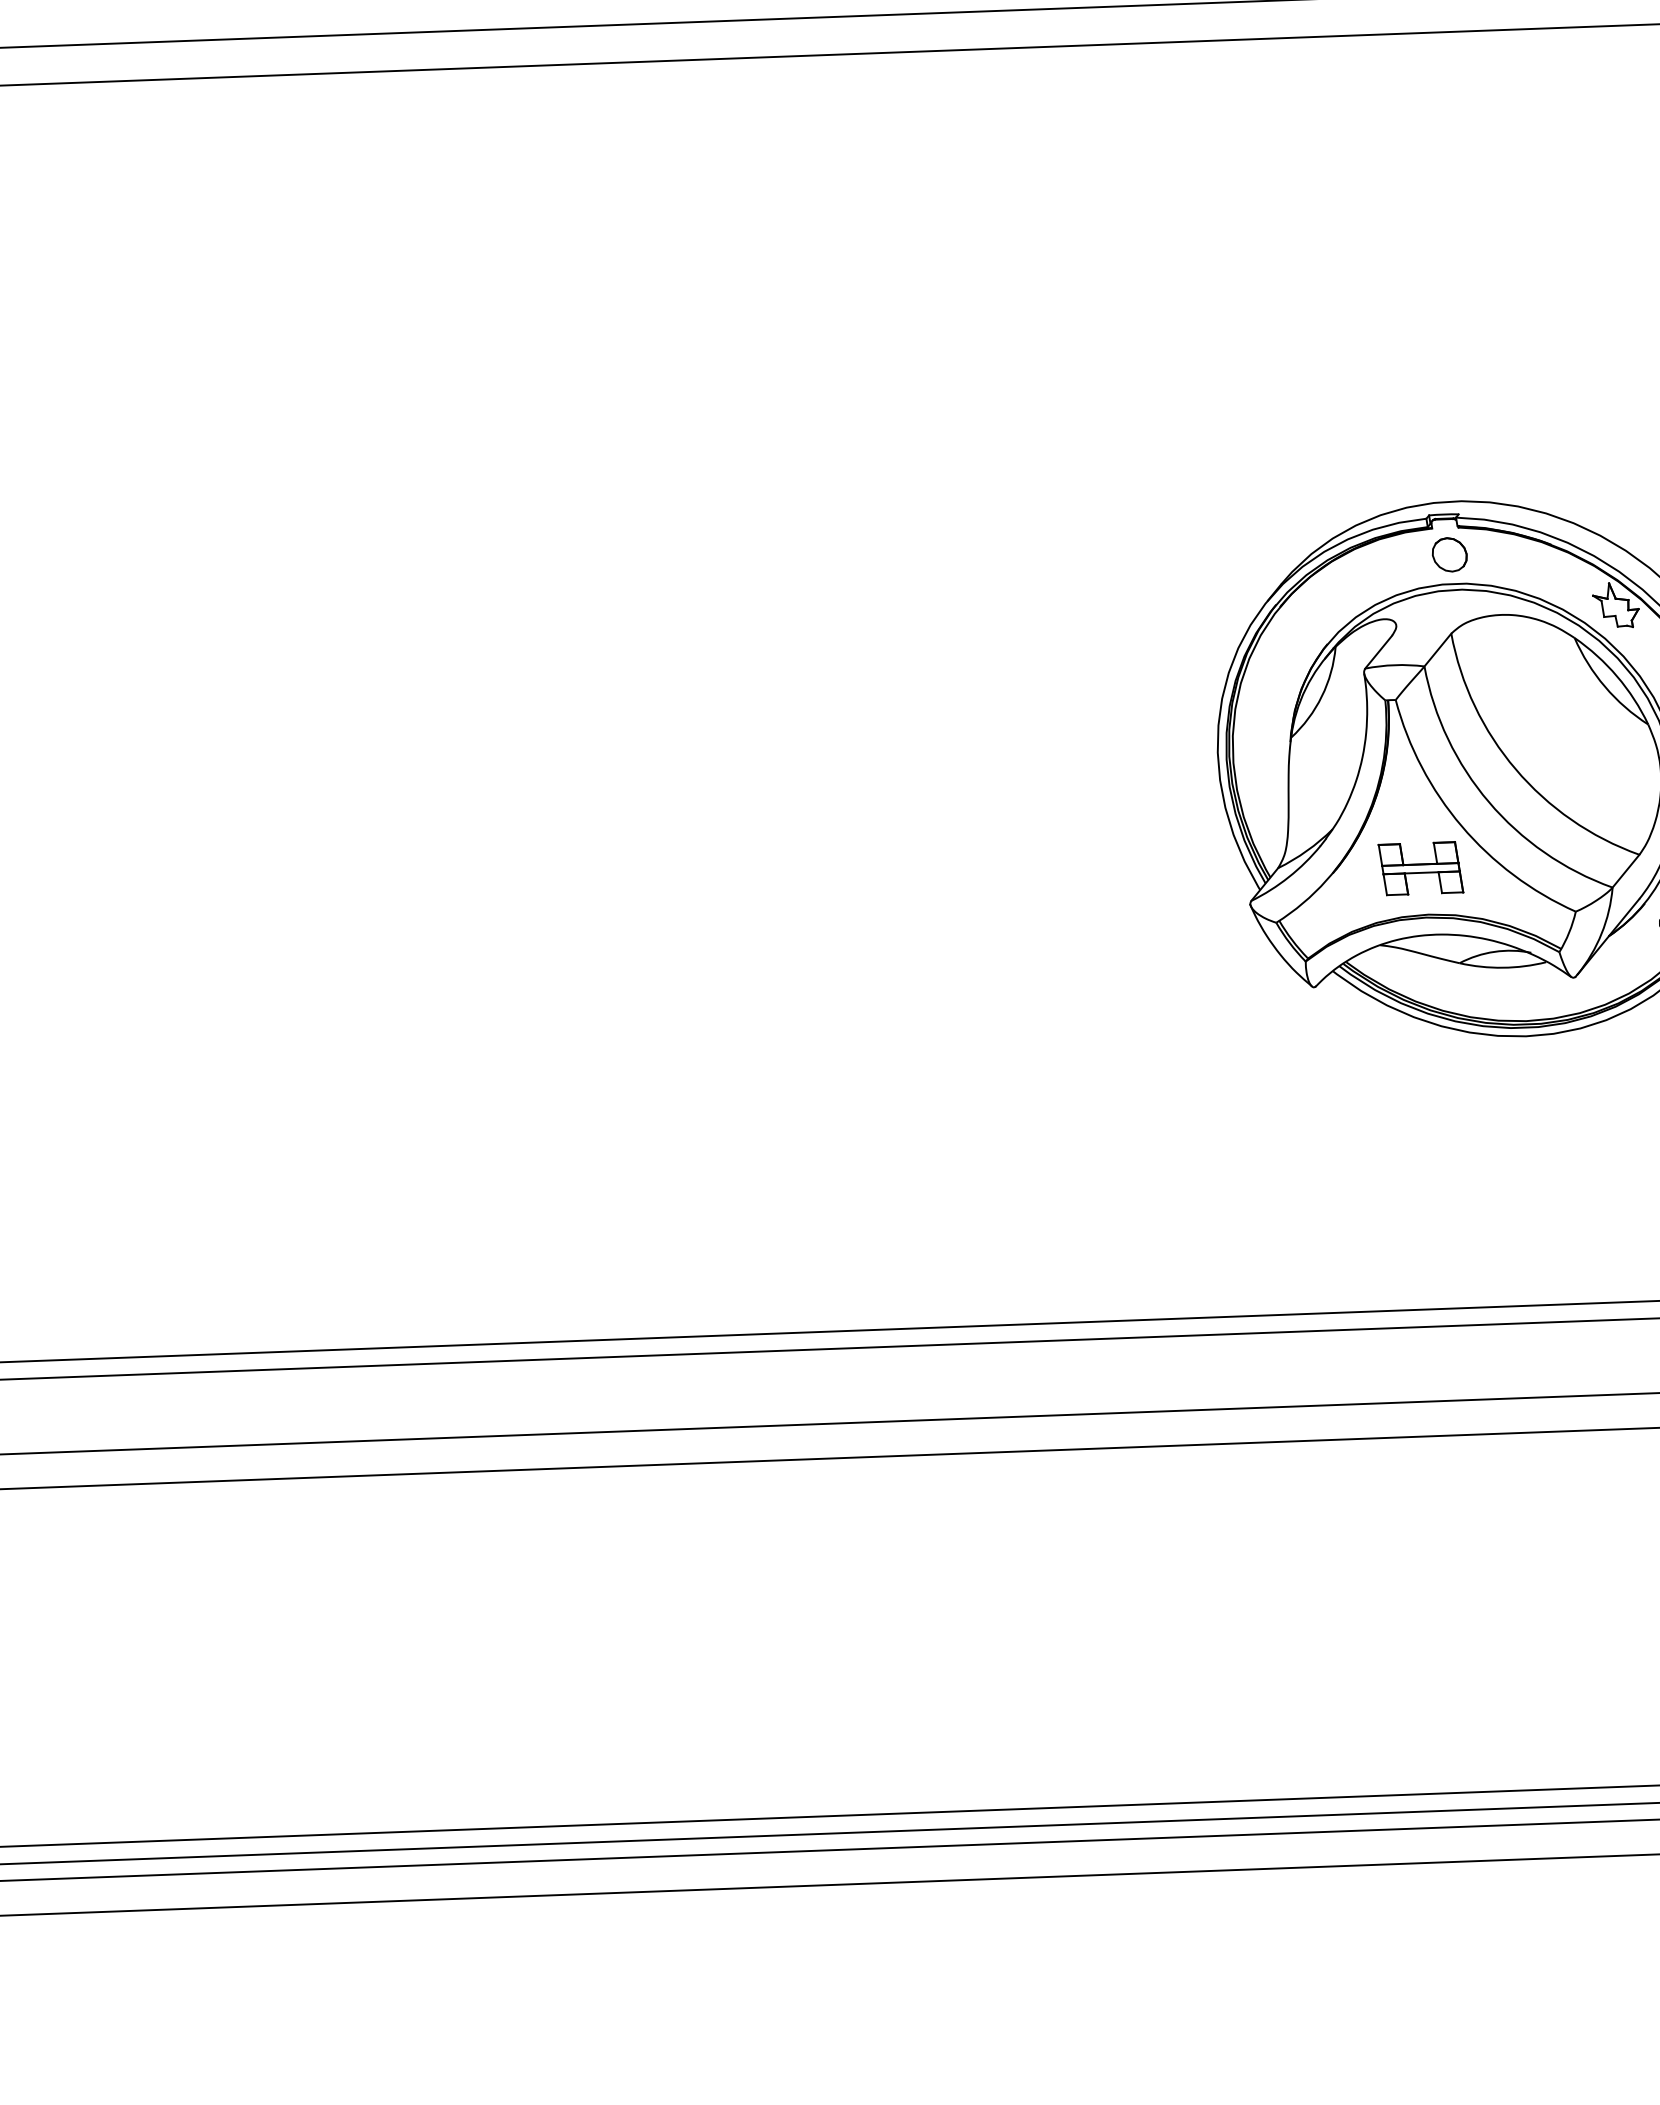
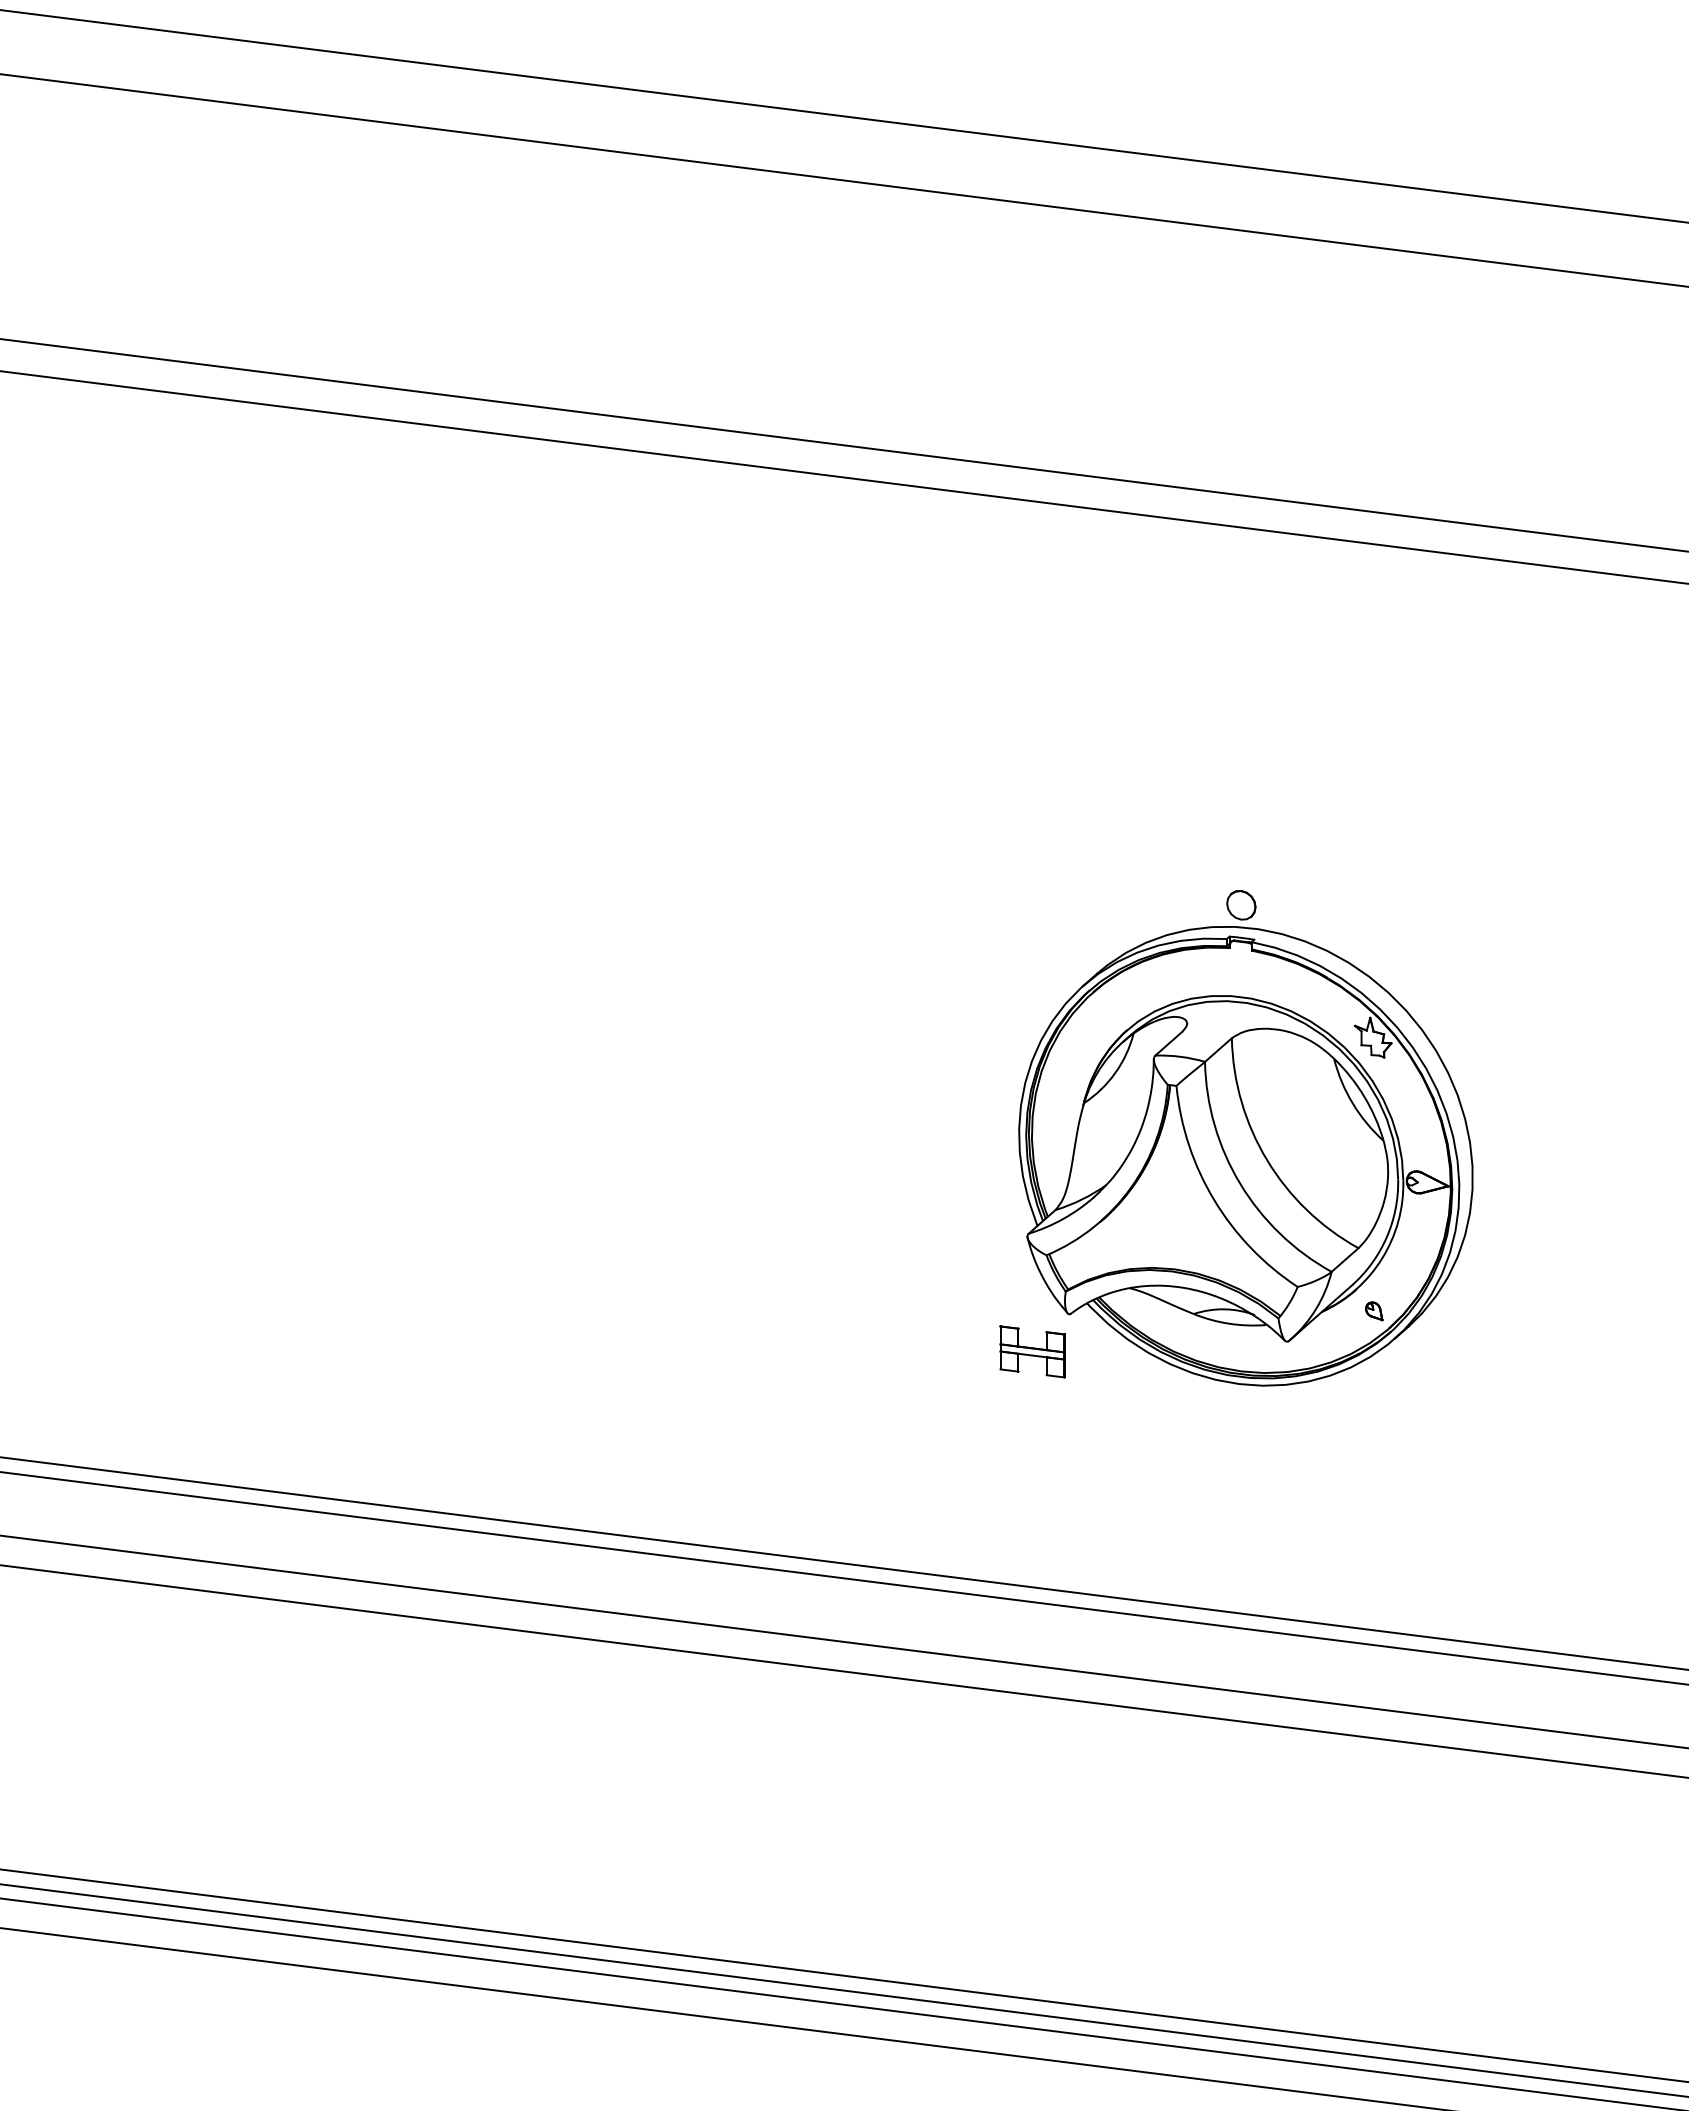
part: (1449, 555) -> (1241, 905), moved
part: (1420, 868) -> (1032, 1351), moved

